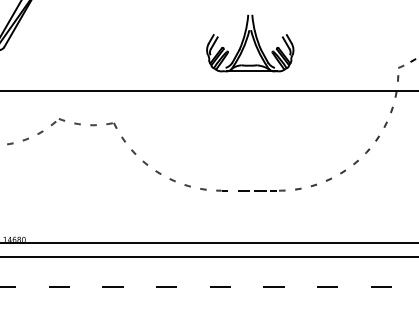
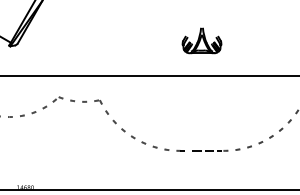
part: (250, 43) -> (202, 40), size x0.6

